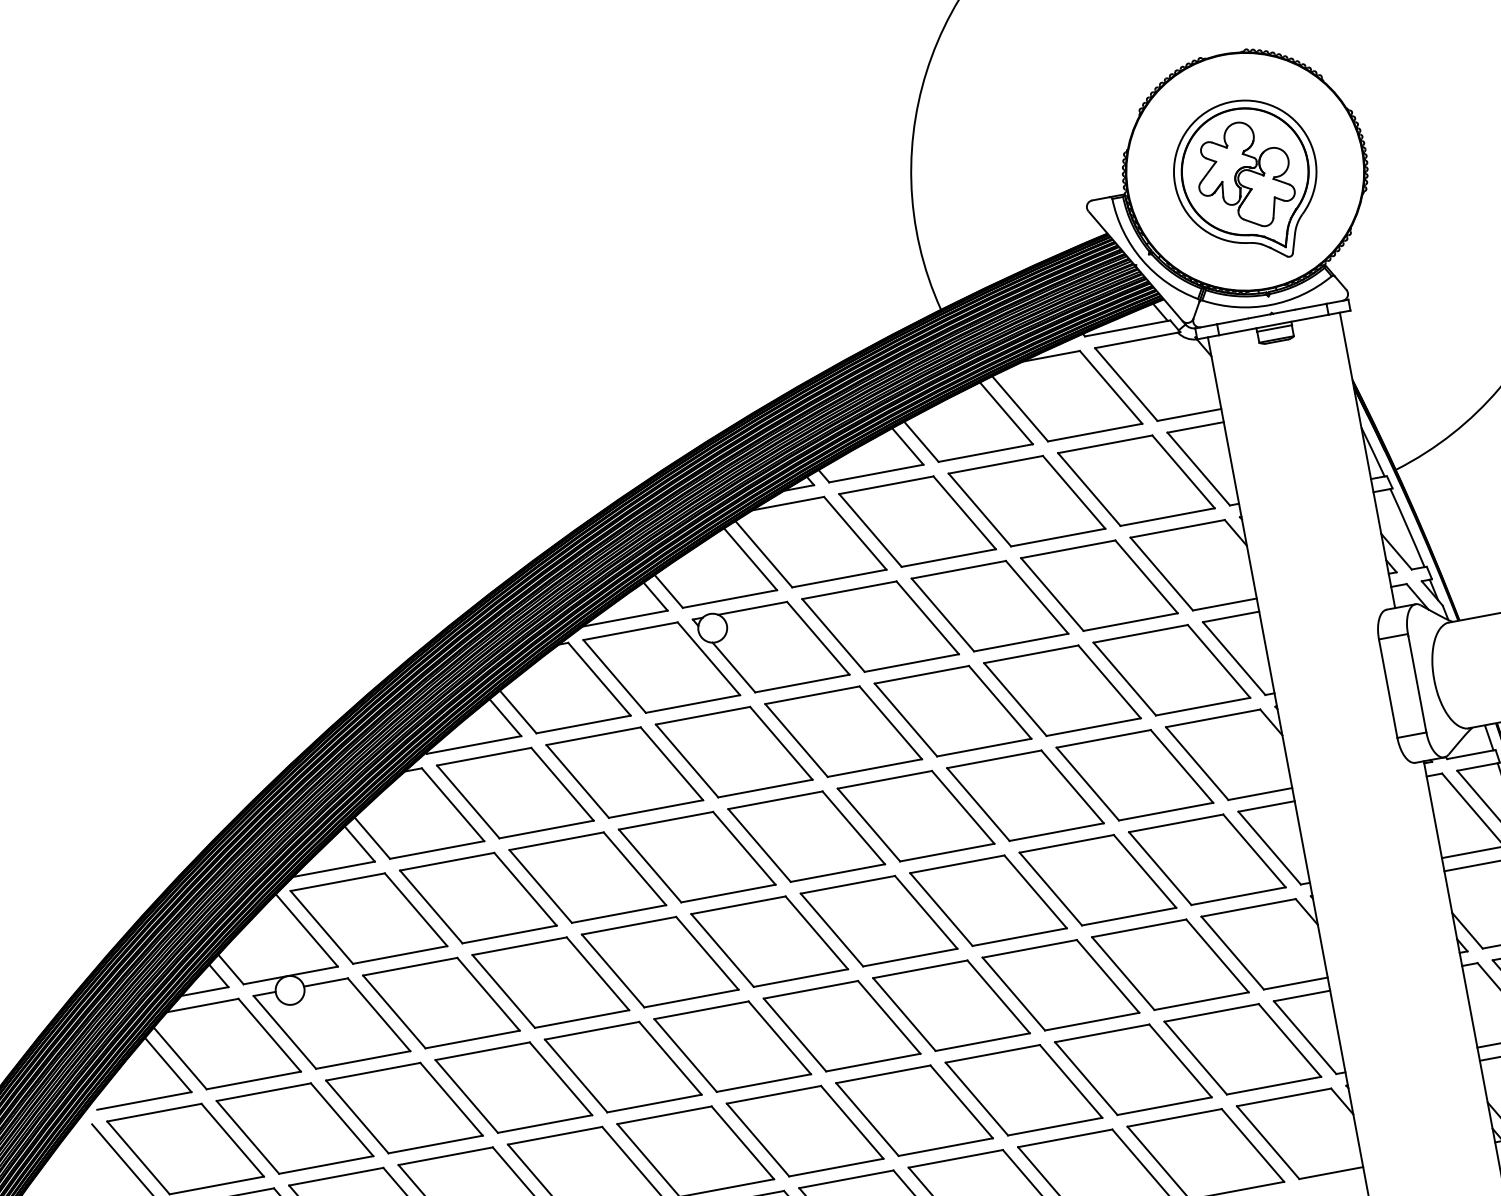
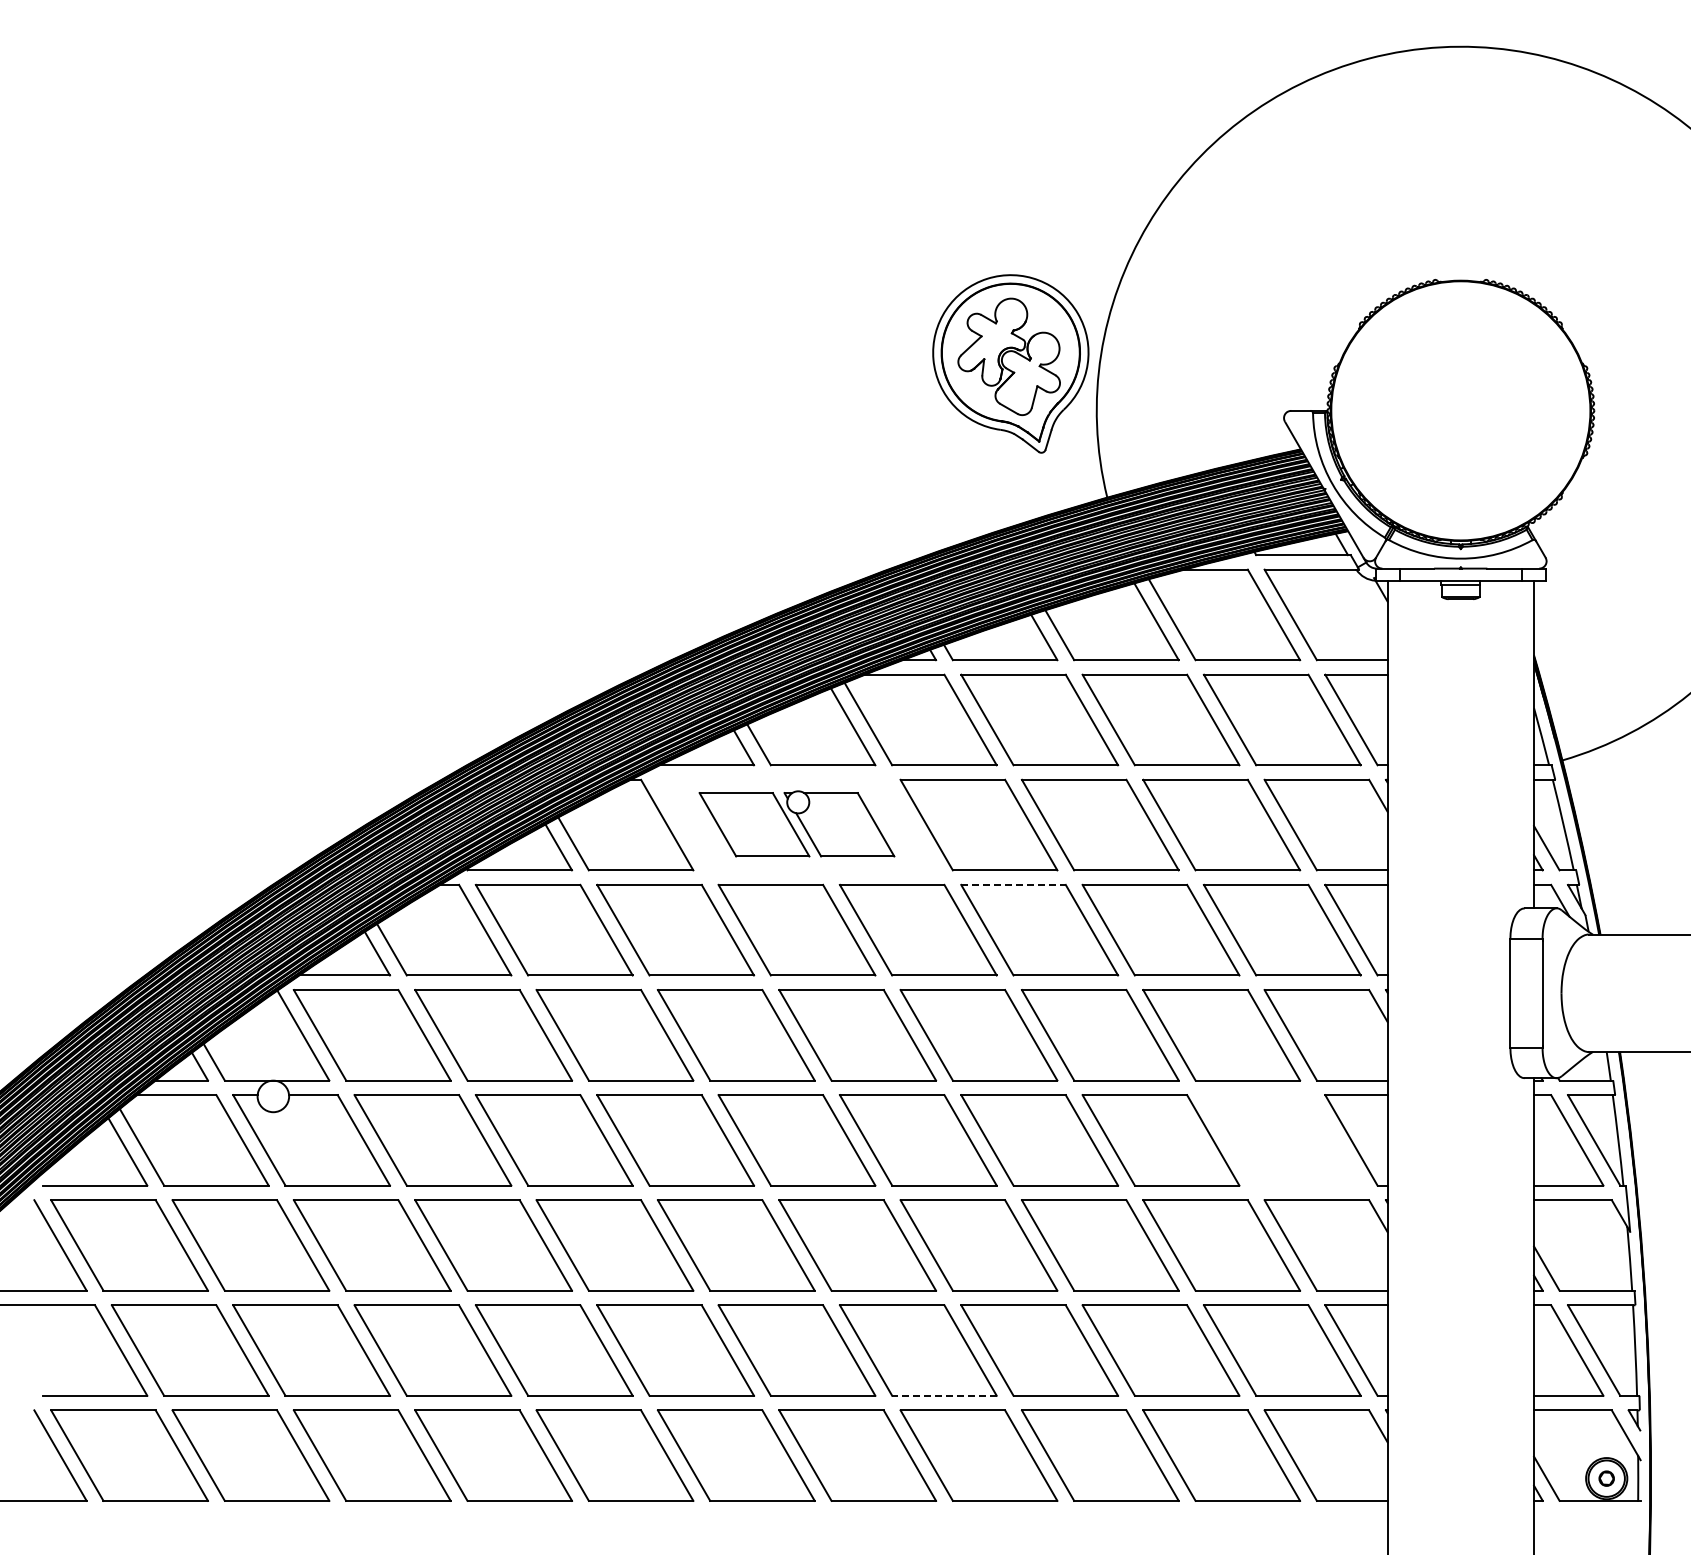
part: (1246, 181) -> (1010, 363), moved
part: (715, 656) -> (796, 823), size x0.7
line: (922, 674) -> (1014, 884), solid -> dashed
part: (1207, 859) -> (1282, 1140), removed
line: (944, 1147) -> (943, 1395), solid -> dashed

